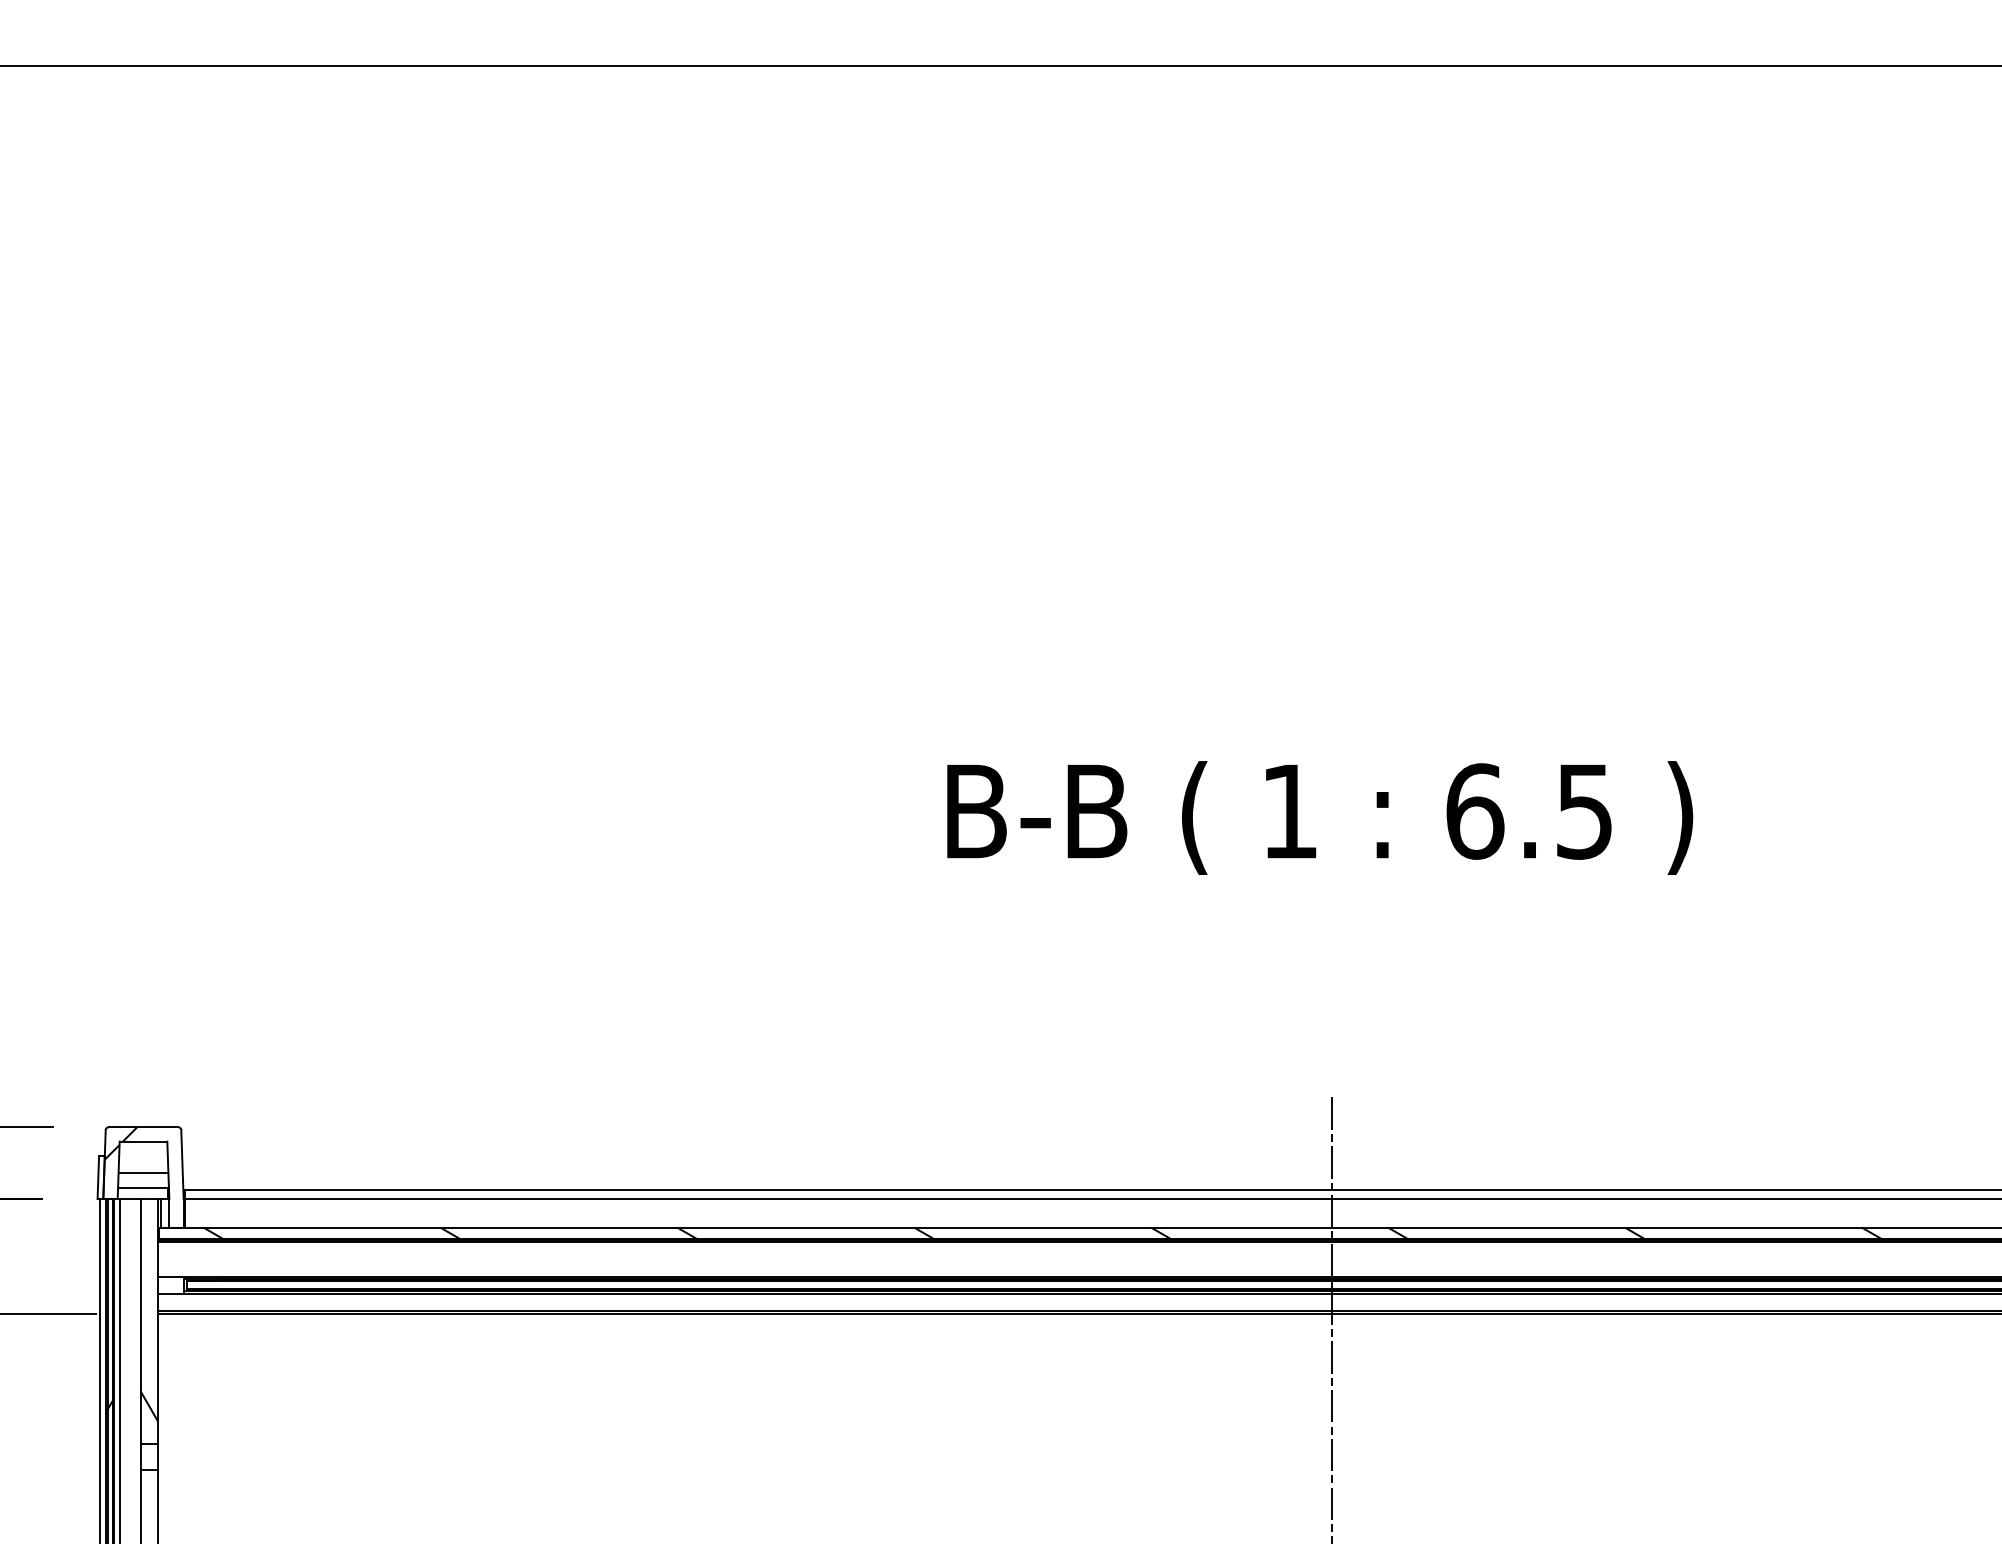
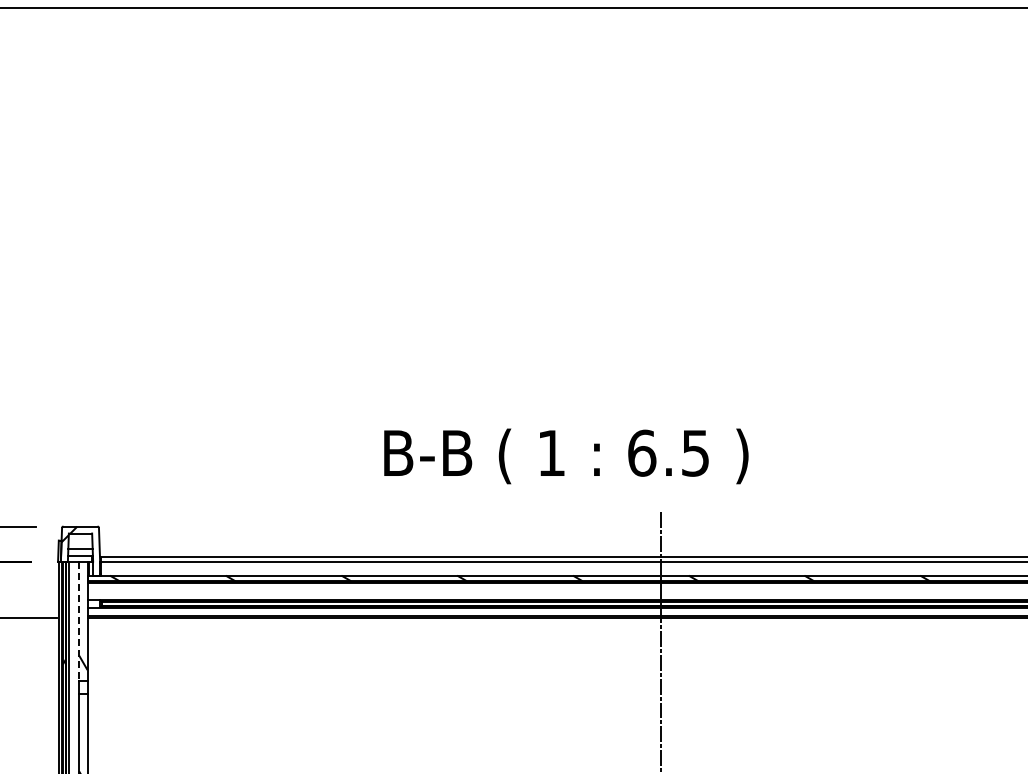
text: (1320, 818) -> (566, 456), moved
line: (141, 1321) -> (79, 621), solid -> dashed

